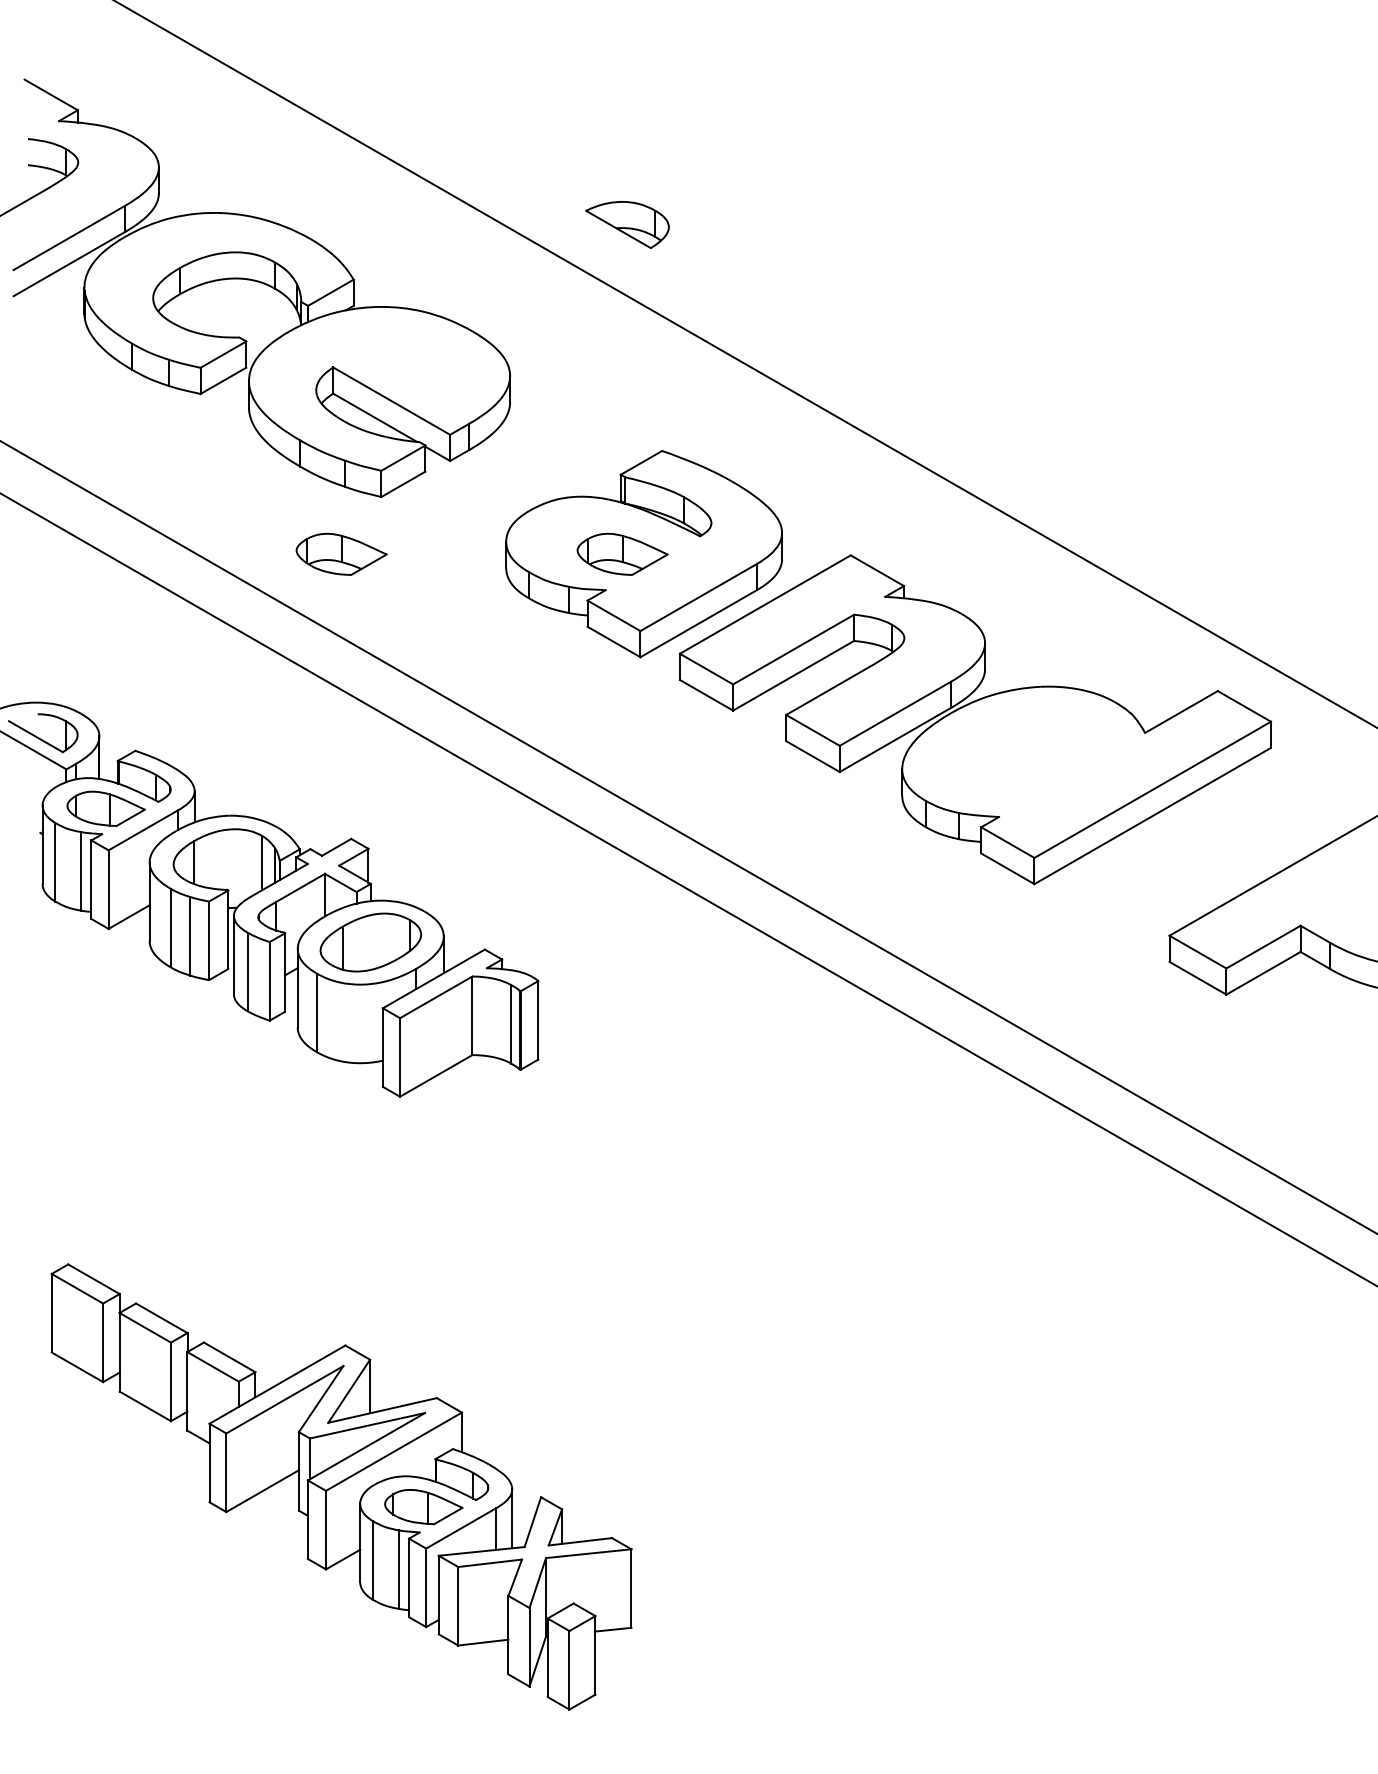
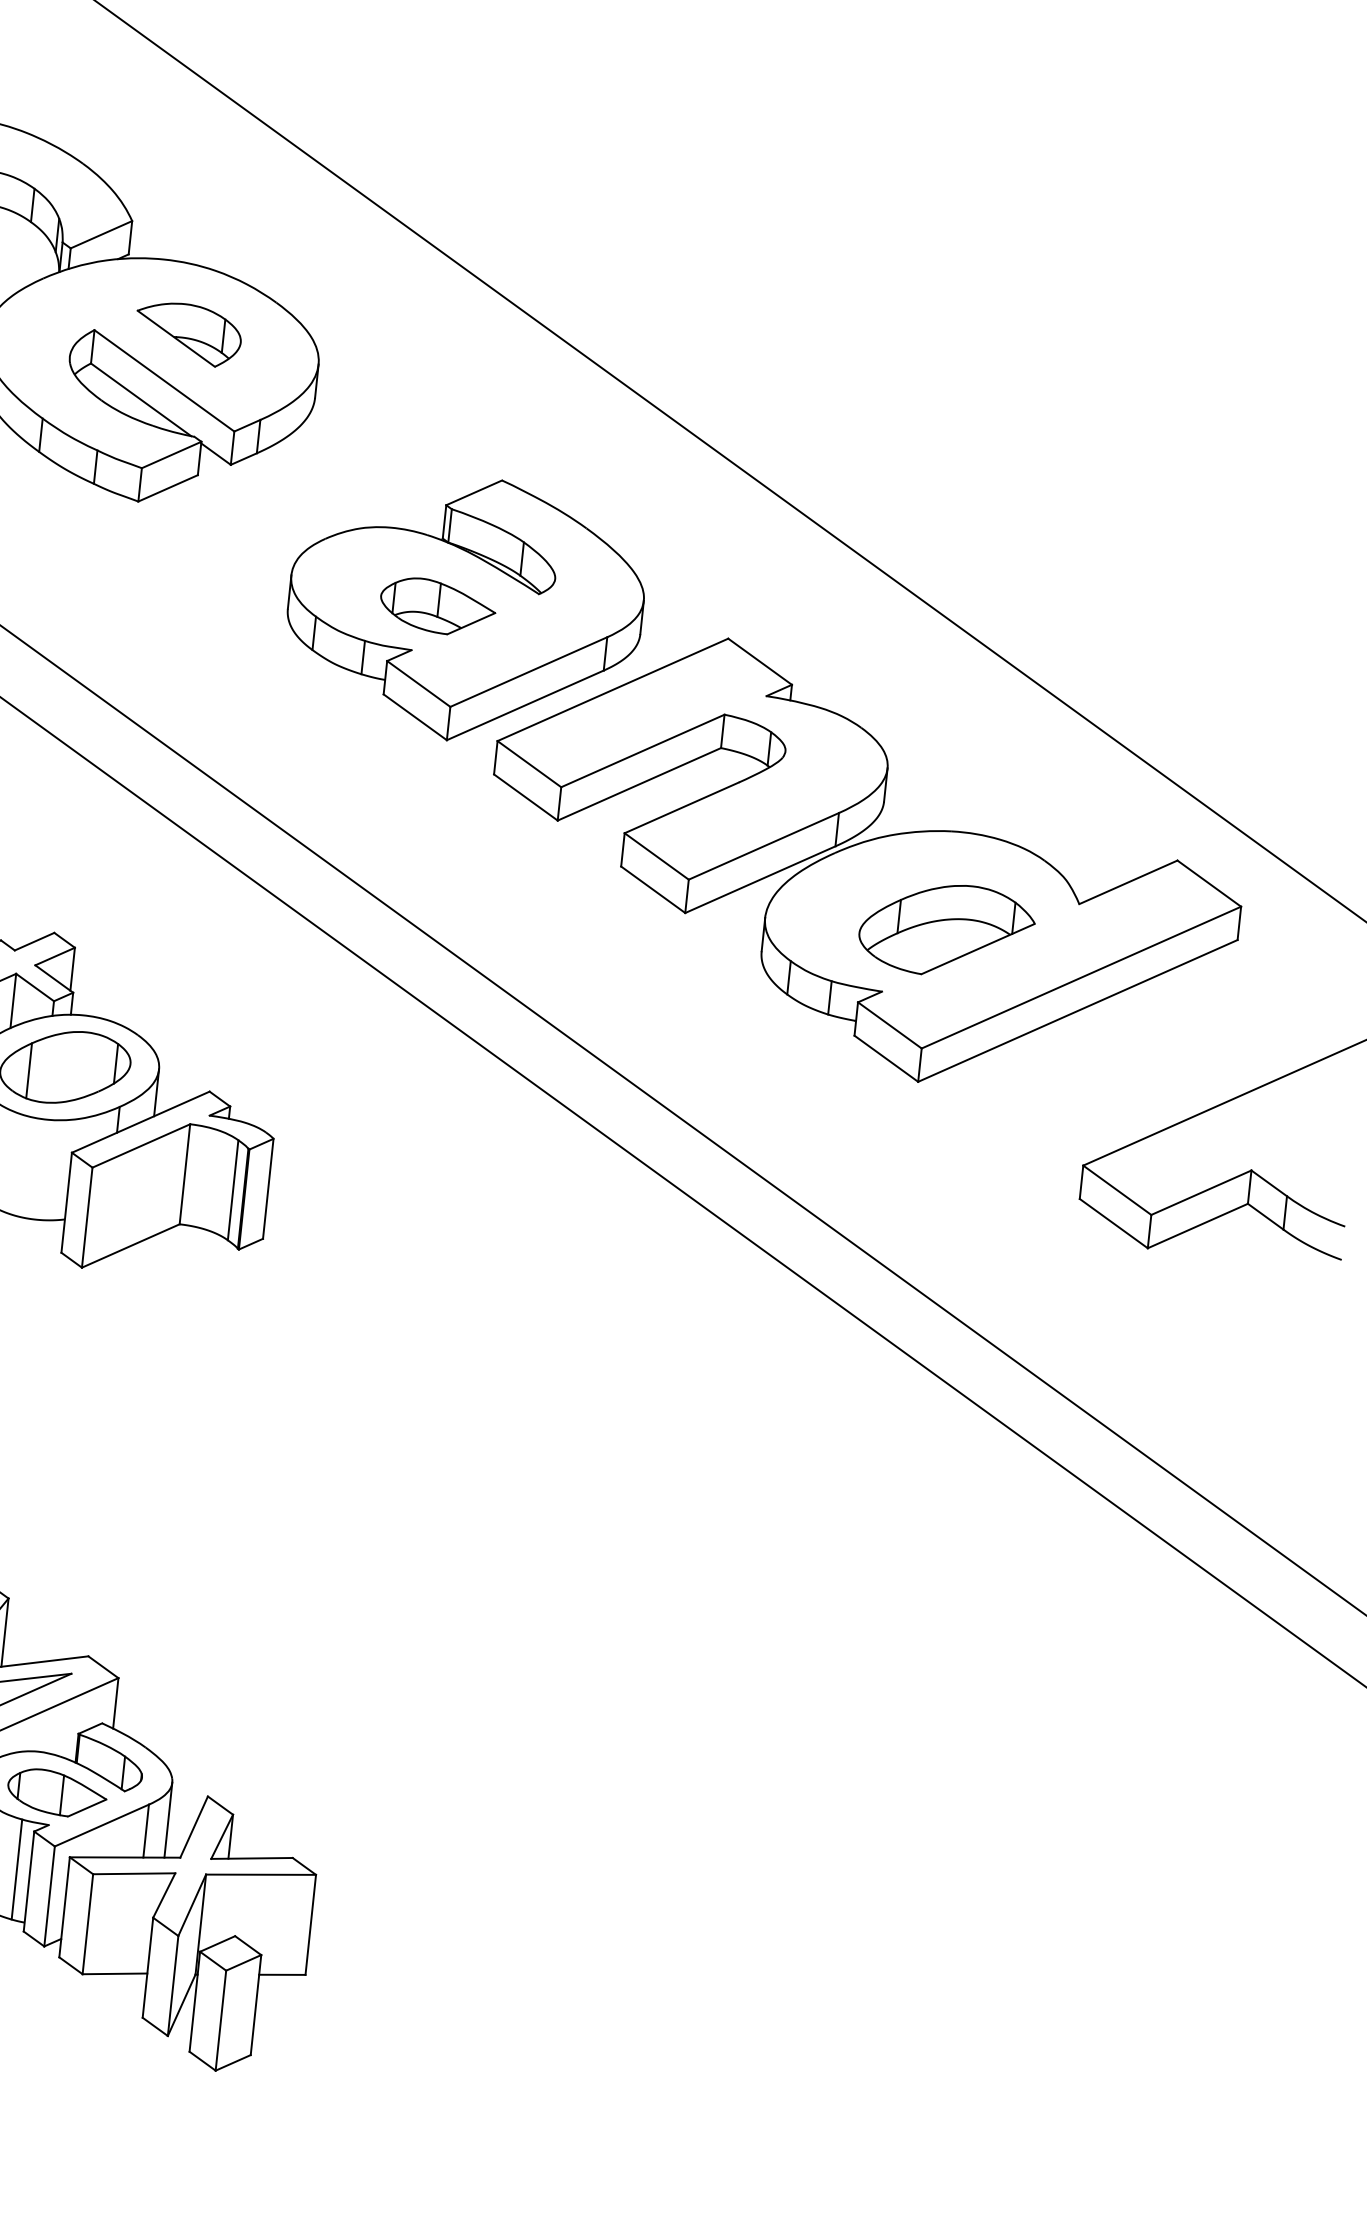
part: (627, 224) -> (188, 333), moved
part: (341, 553) -> (80, 568), removed
part: (1044, 764) -> (946, 930), added

